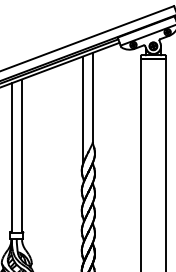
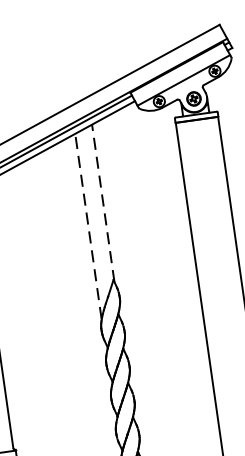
line: (93, 98) -> (103, 203), solid -> dashed
line: (82, 110) -> (87, 226), solid -> dashed

